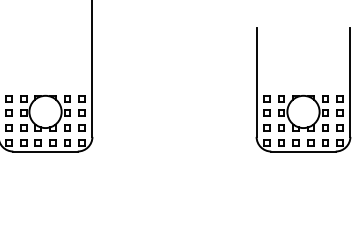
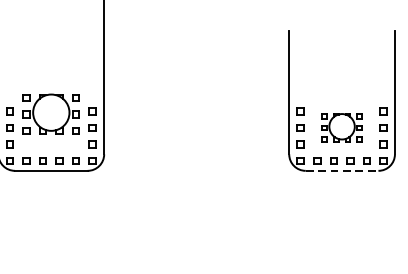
part: (45, 113) -> (51, 114), moved
part: (303, 113) -> (342, 127), size x0.7
line: (304, 151) -> (343, 170), solid -> dashed

